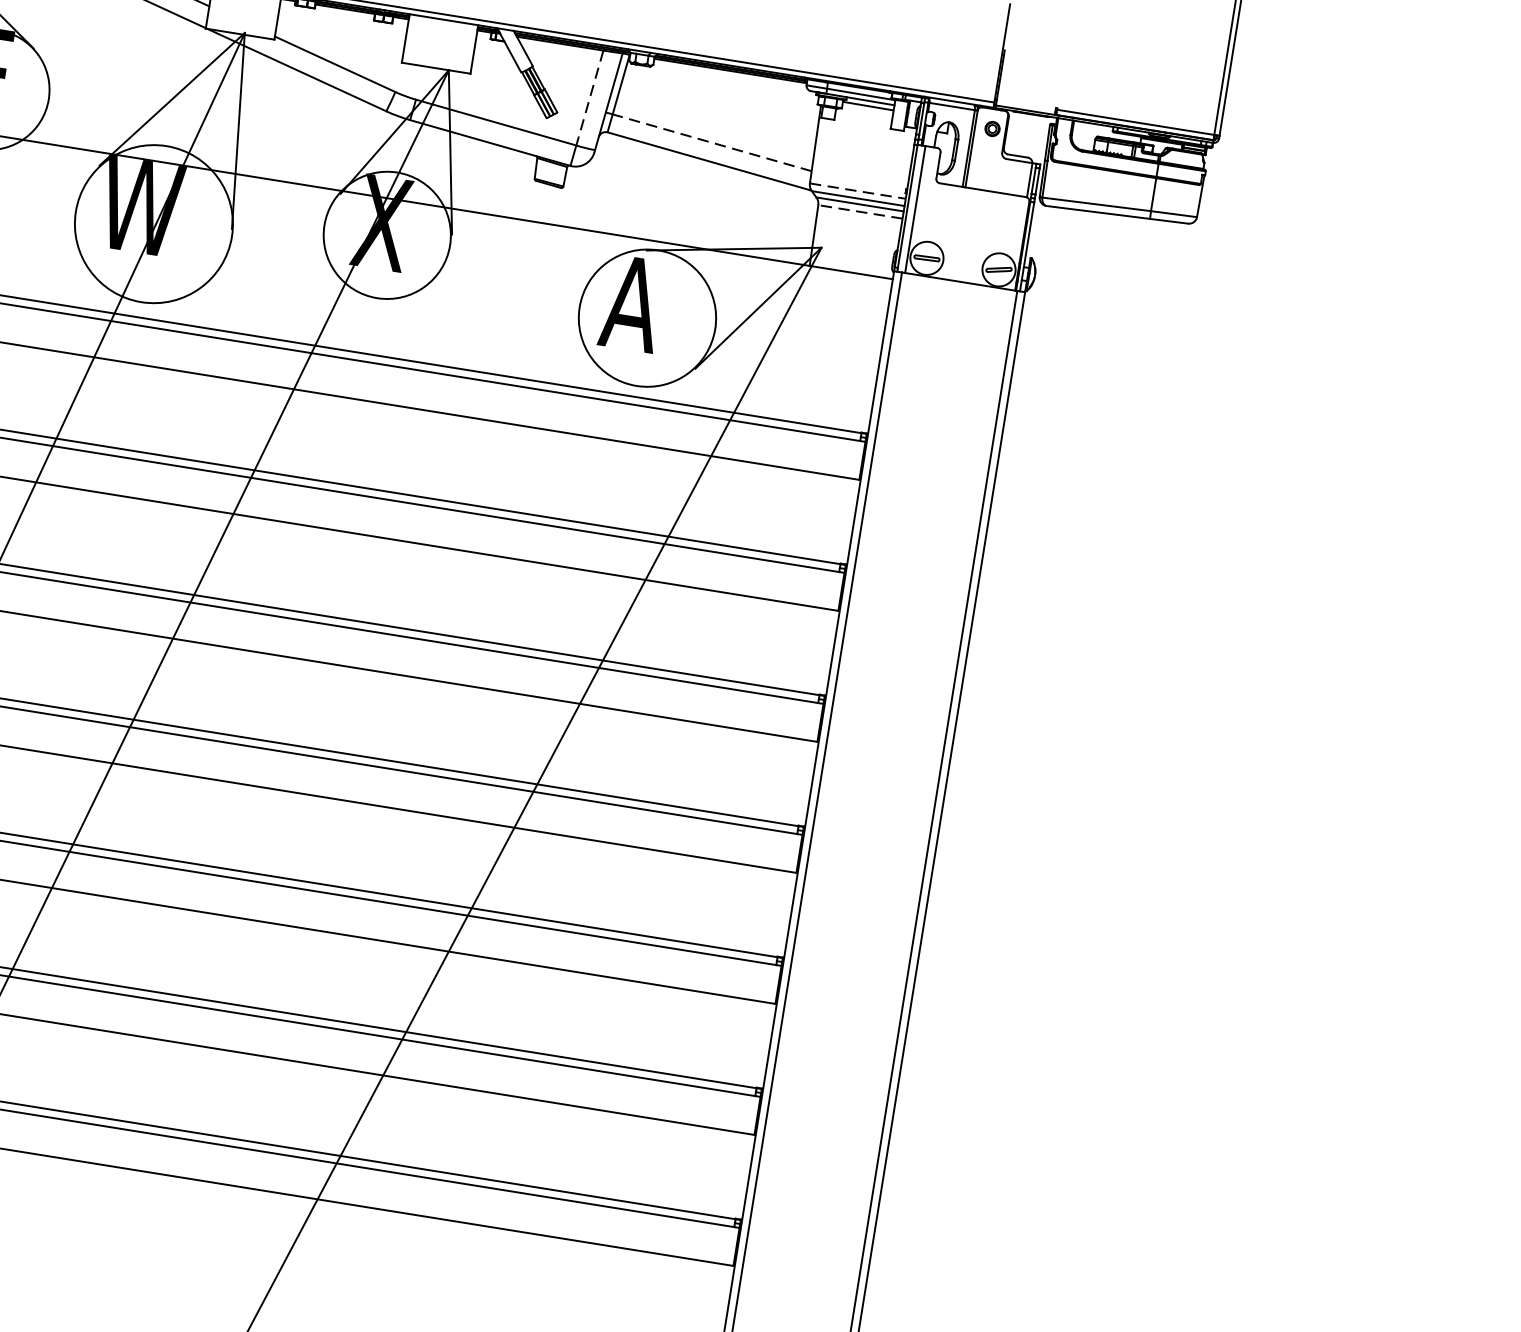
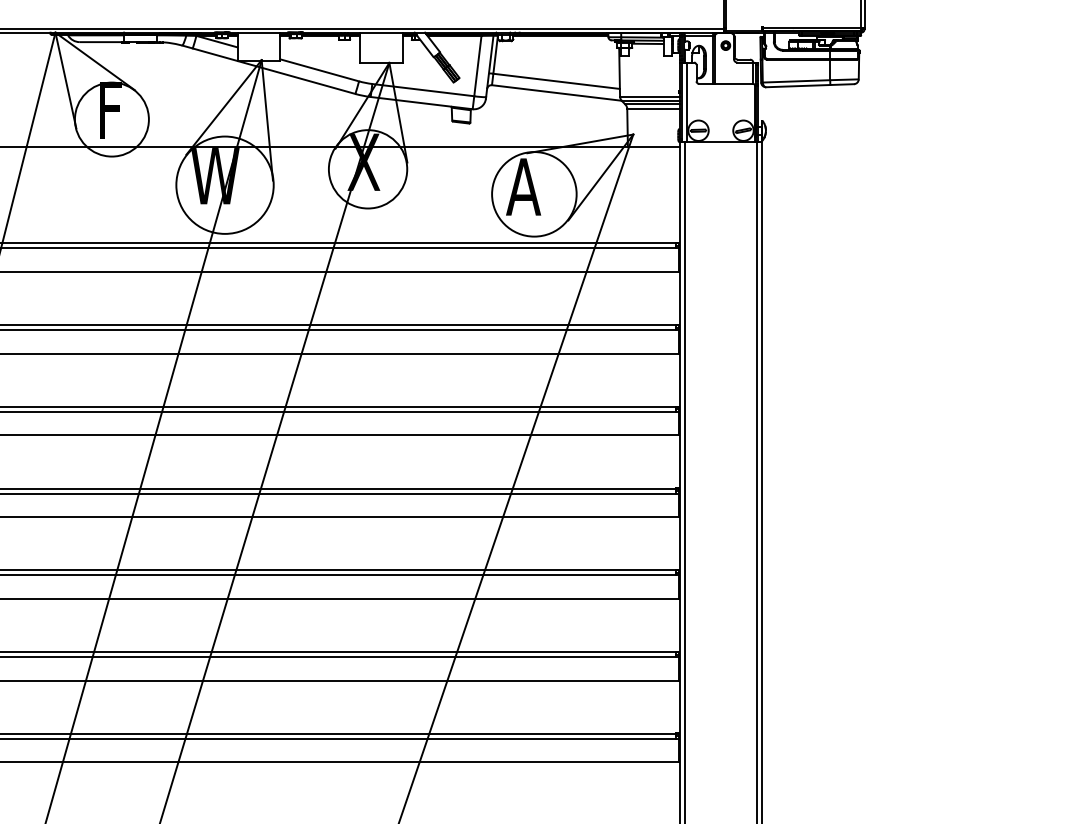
line: (589, 98) -> (477, 66), dashed -> solid
line: (711, 142) -> (556, 81), dashed -> solid
line: (857, 190) -> (649, 96), dashed -> solid
line: (860, 211) -> (653, 108), dashed -> solid

